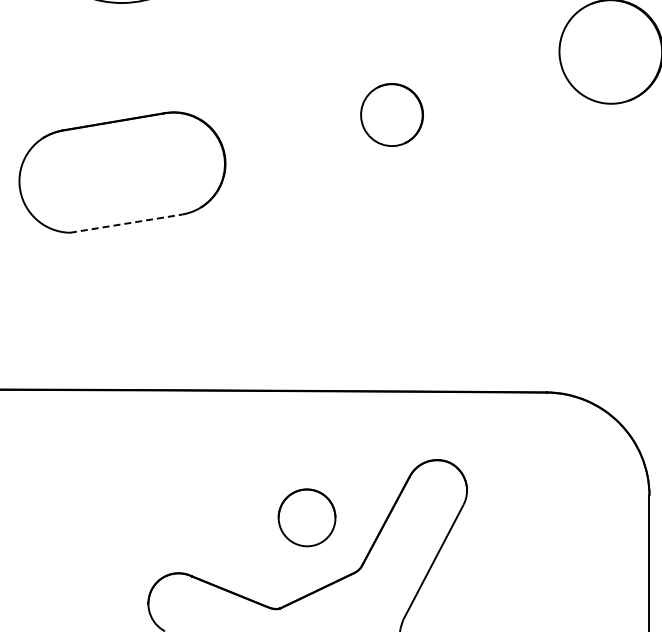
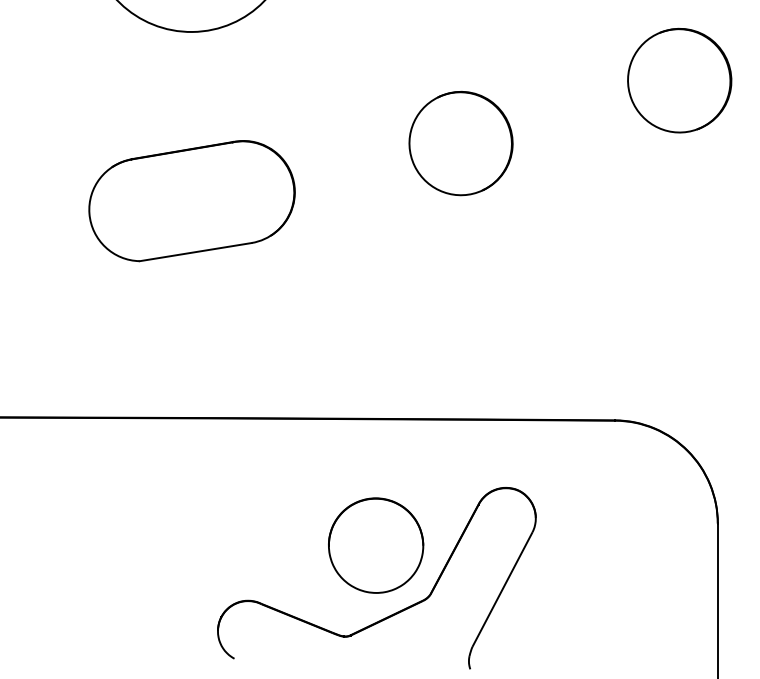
part: (391, 114) -> (460, 143), size x1.67
line: (125, 224) -> (195, 252), dashed -> solid
part: (307, 517) -> (376, 545), size x1.67

